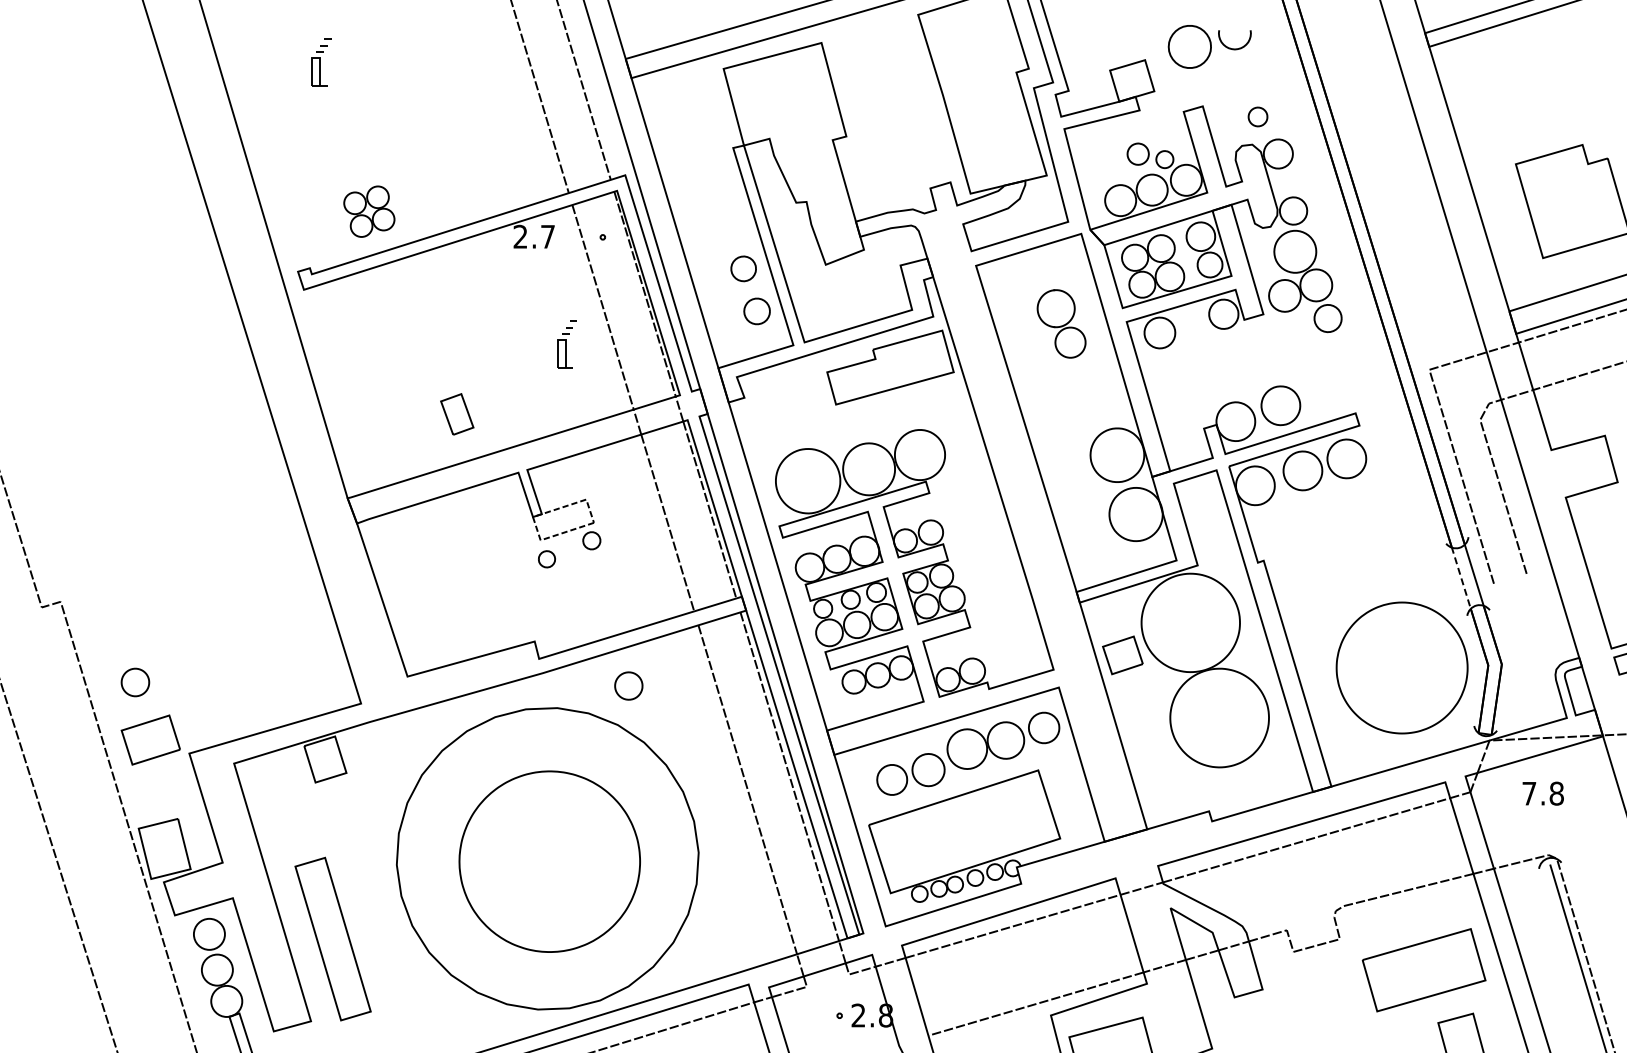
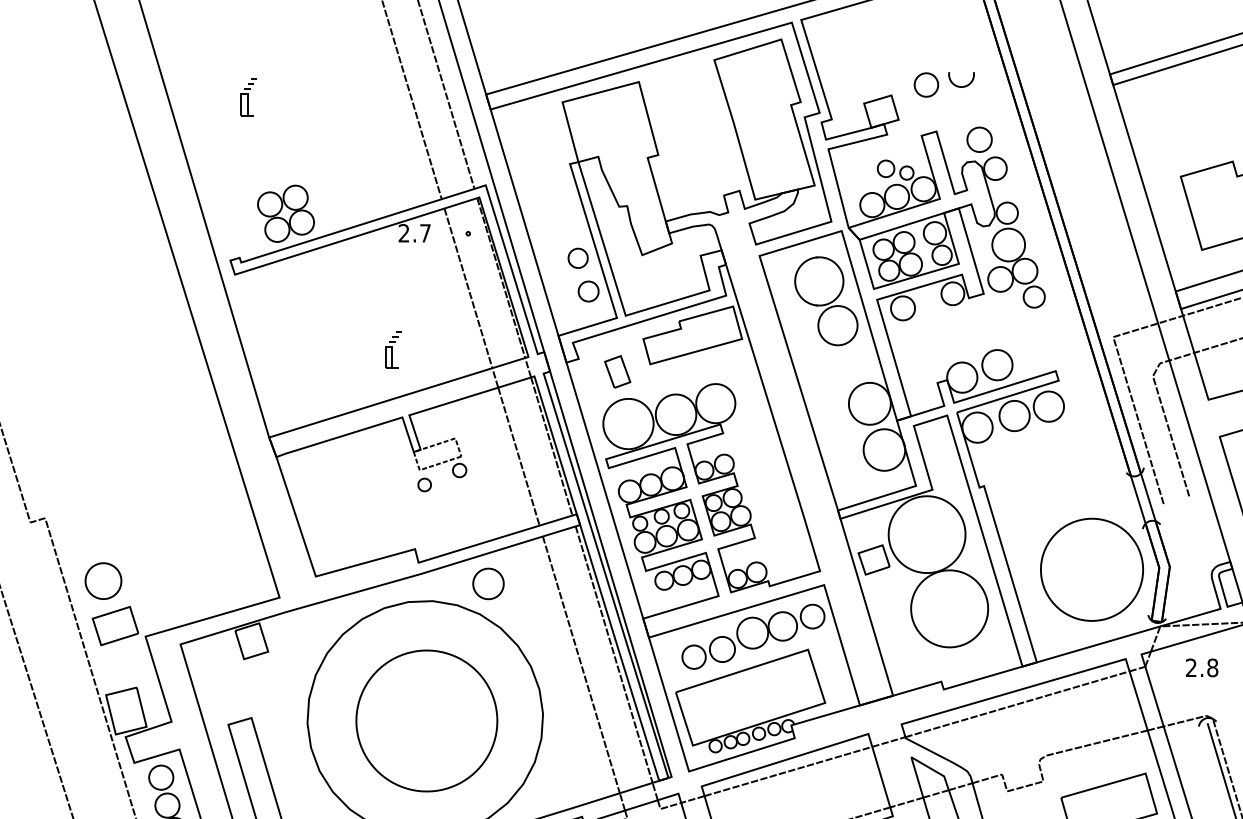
part: (1189, 46) -> (926, 84), size x0.71
part: (1257, 116) -> (979, 139), size x1.67
part: (369, 211) -> (286, 213), size x1.43
part: (1061, 323) -> (826, 300), size x1.67
part: (566, 344) -> (393, 350), moved
part: (457, 414) -> (617, 371), moved
line: (1461, 578) -> (1138, 499), dashed -> solid
part: (135, 682) -> (103, 581), size x1.67
part: (628, 685) -> (488, 583), size x1.43
text: (1529, 793) -> (1191, 667), 7.8 -> 2.8

